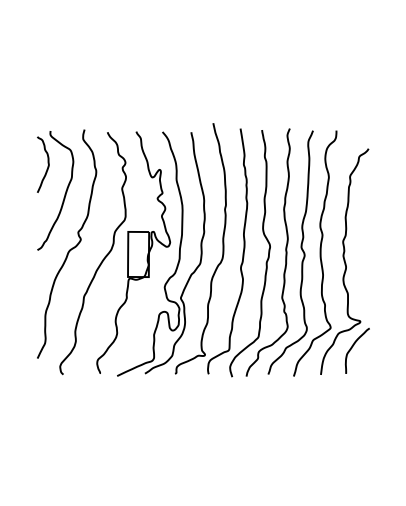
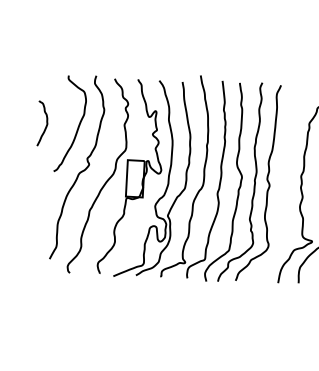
curve: (47, 163) -> (46, 122), moved
curve: (319, 253) -> (281, 184), removed

